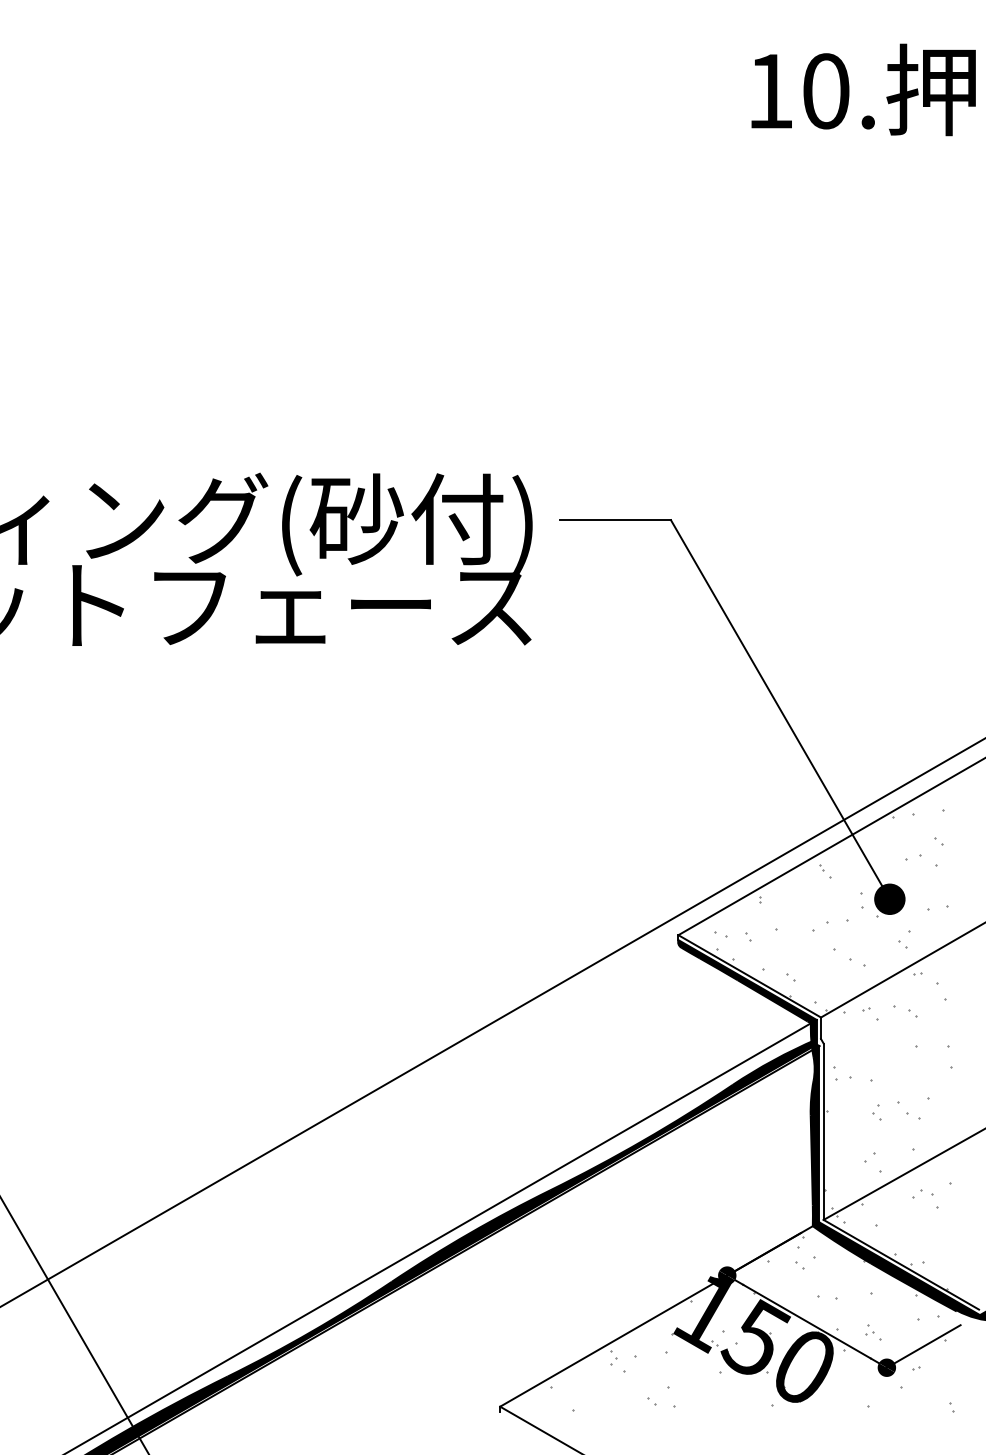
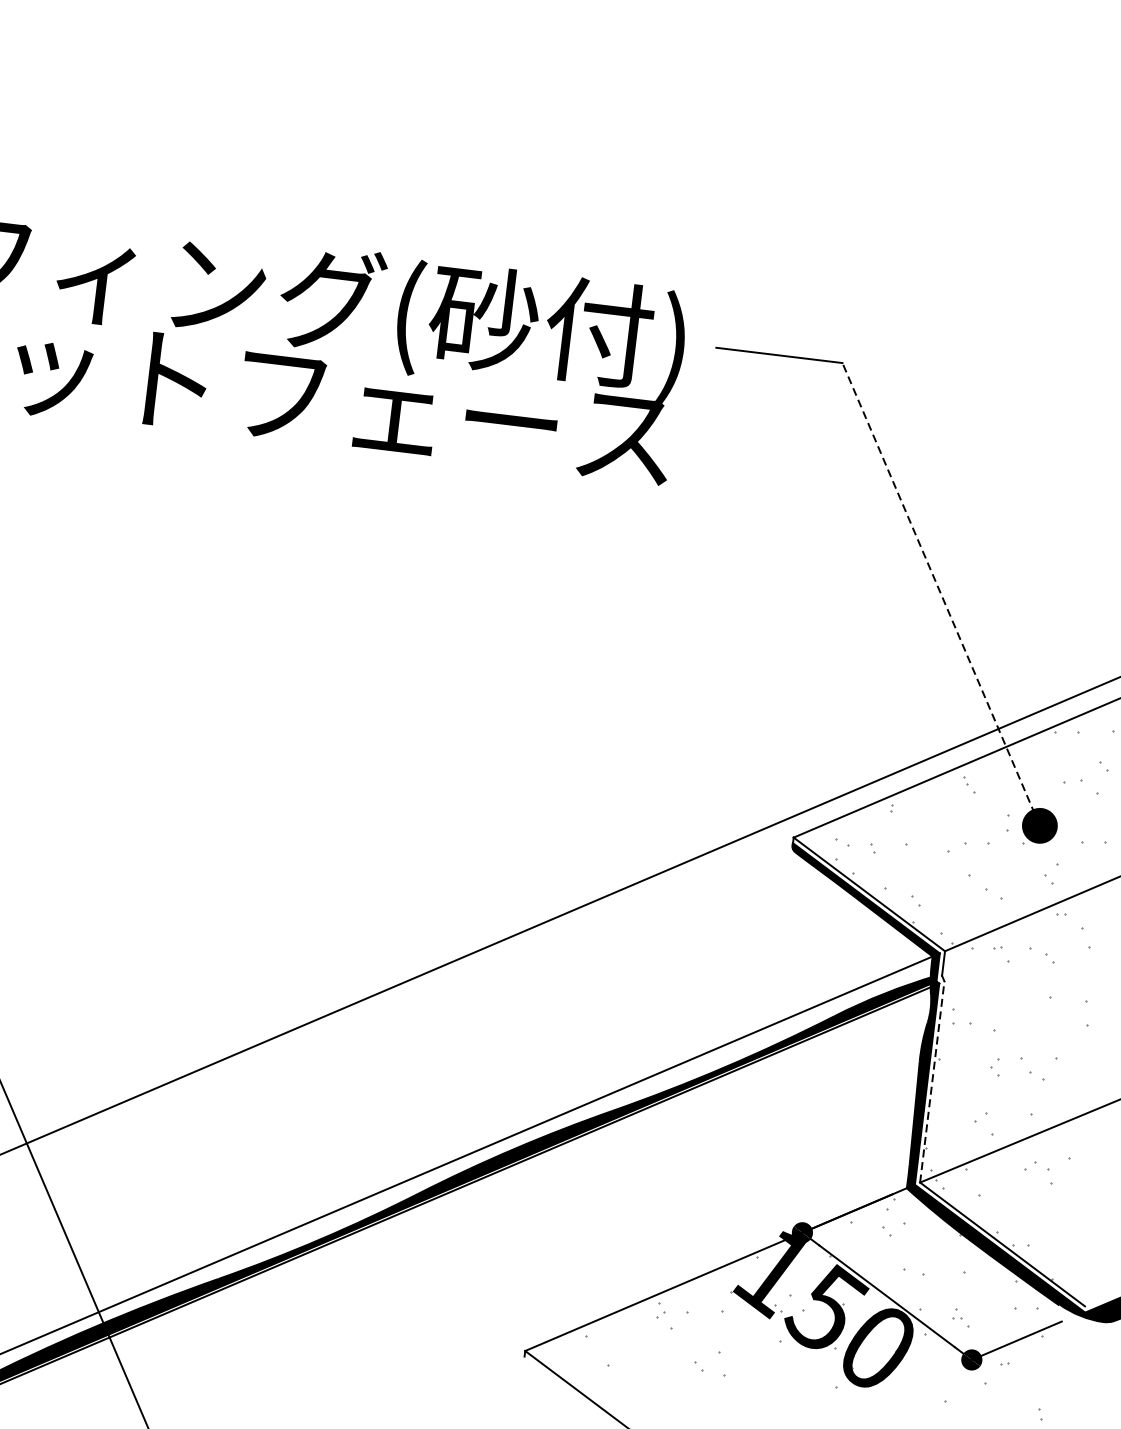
line: (780, 709) -> (941, 594), solid -> dashed
line: (823, 1131) -> (932, 1081), solid -> dashed

